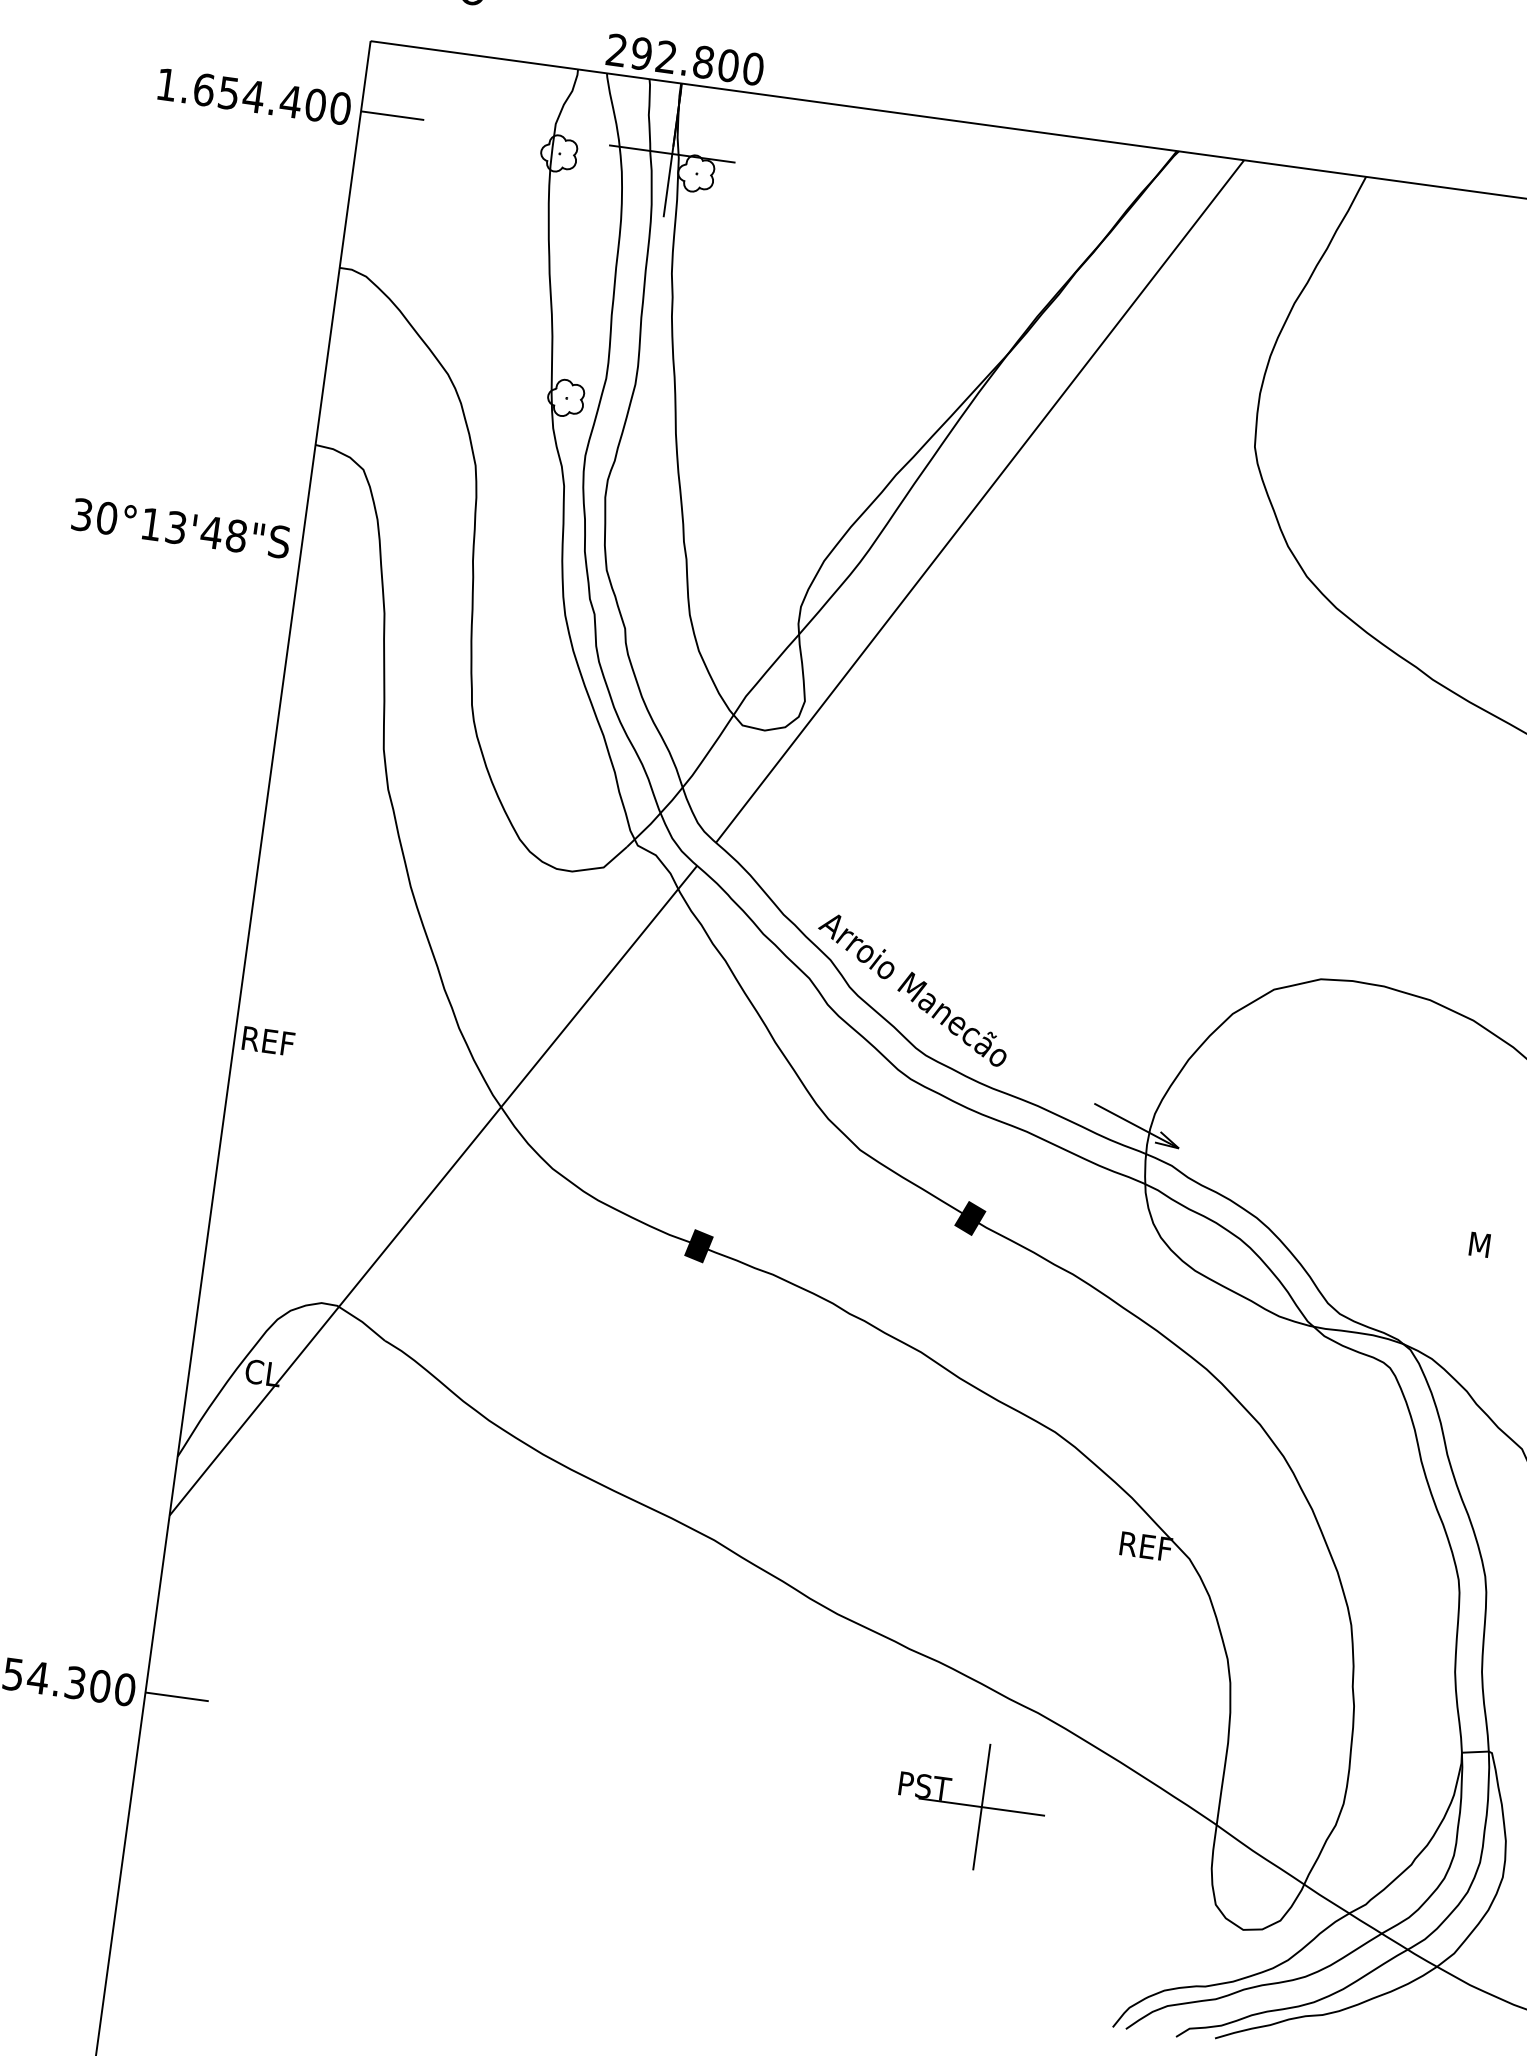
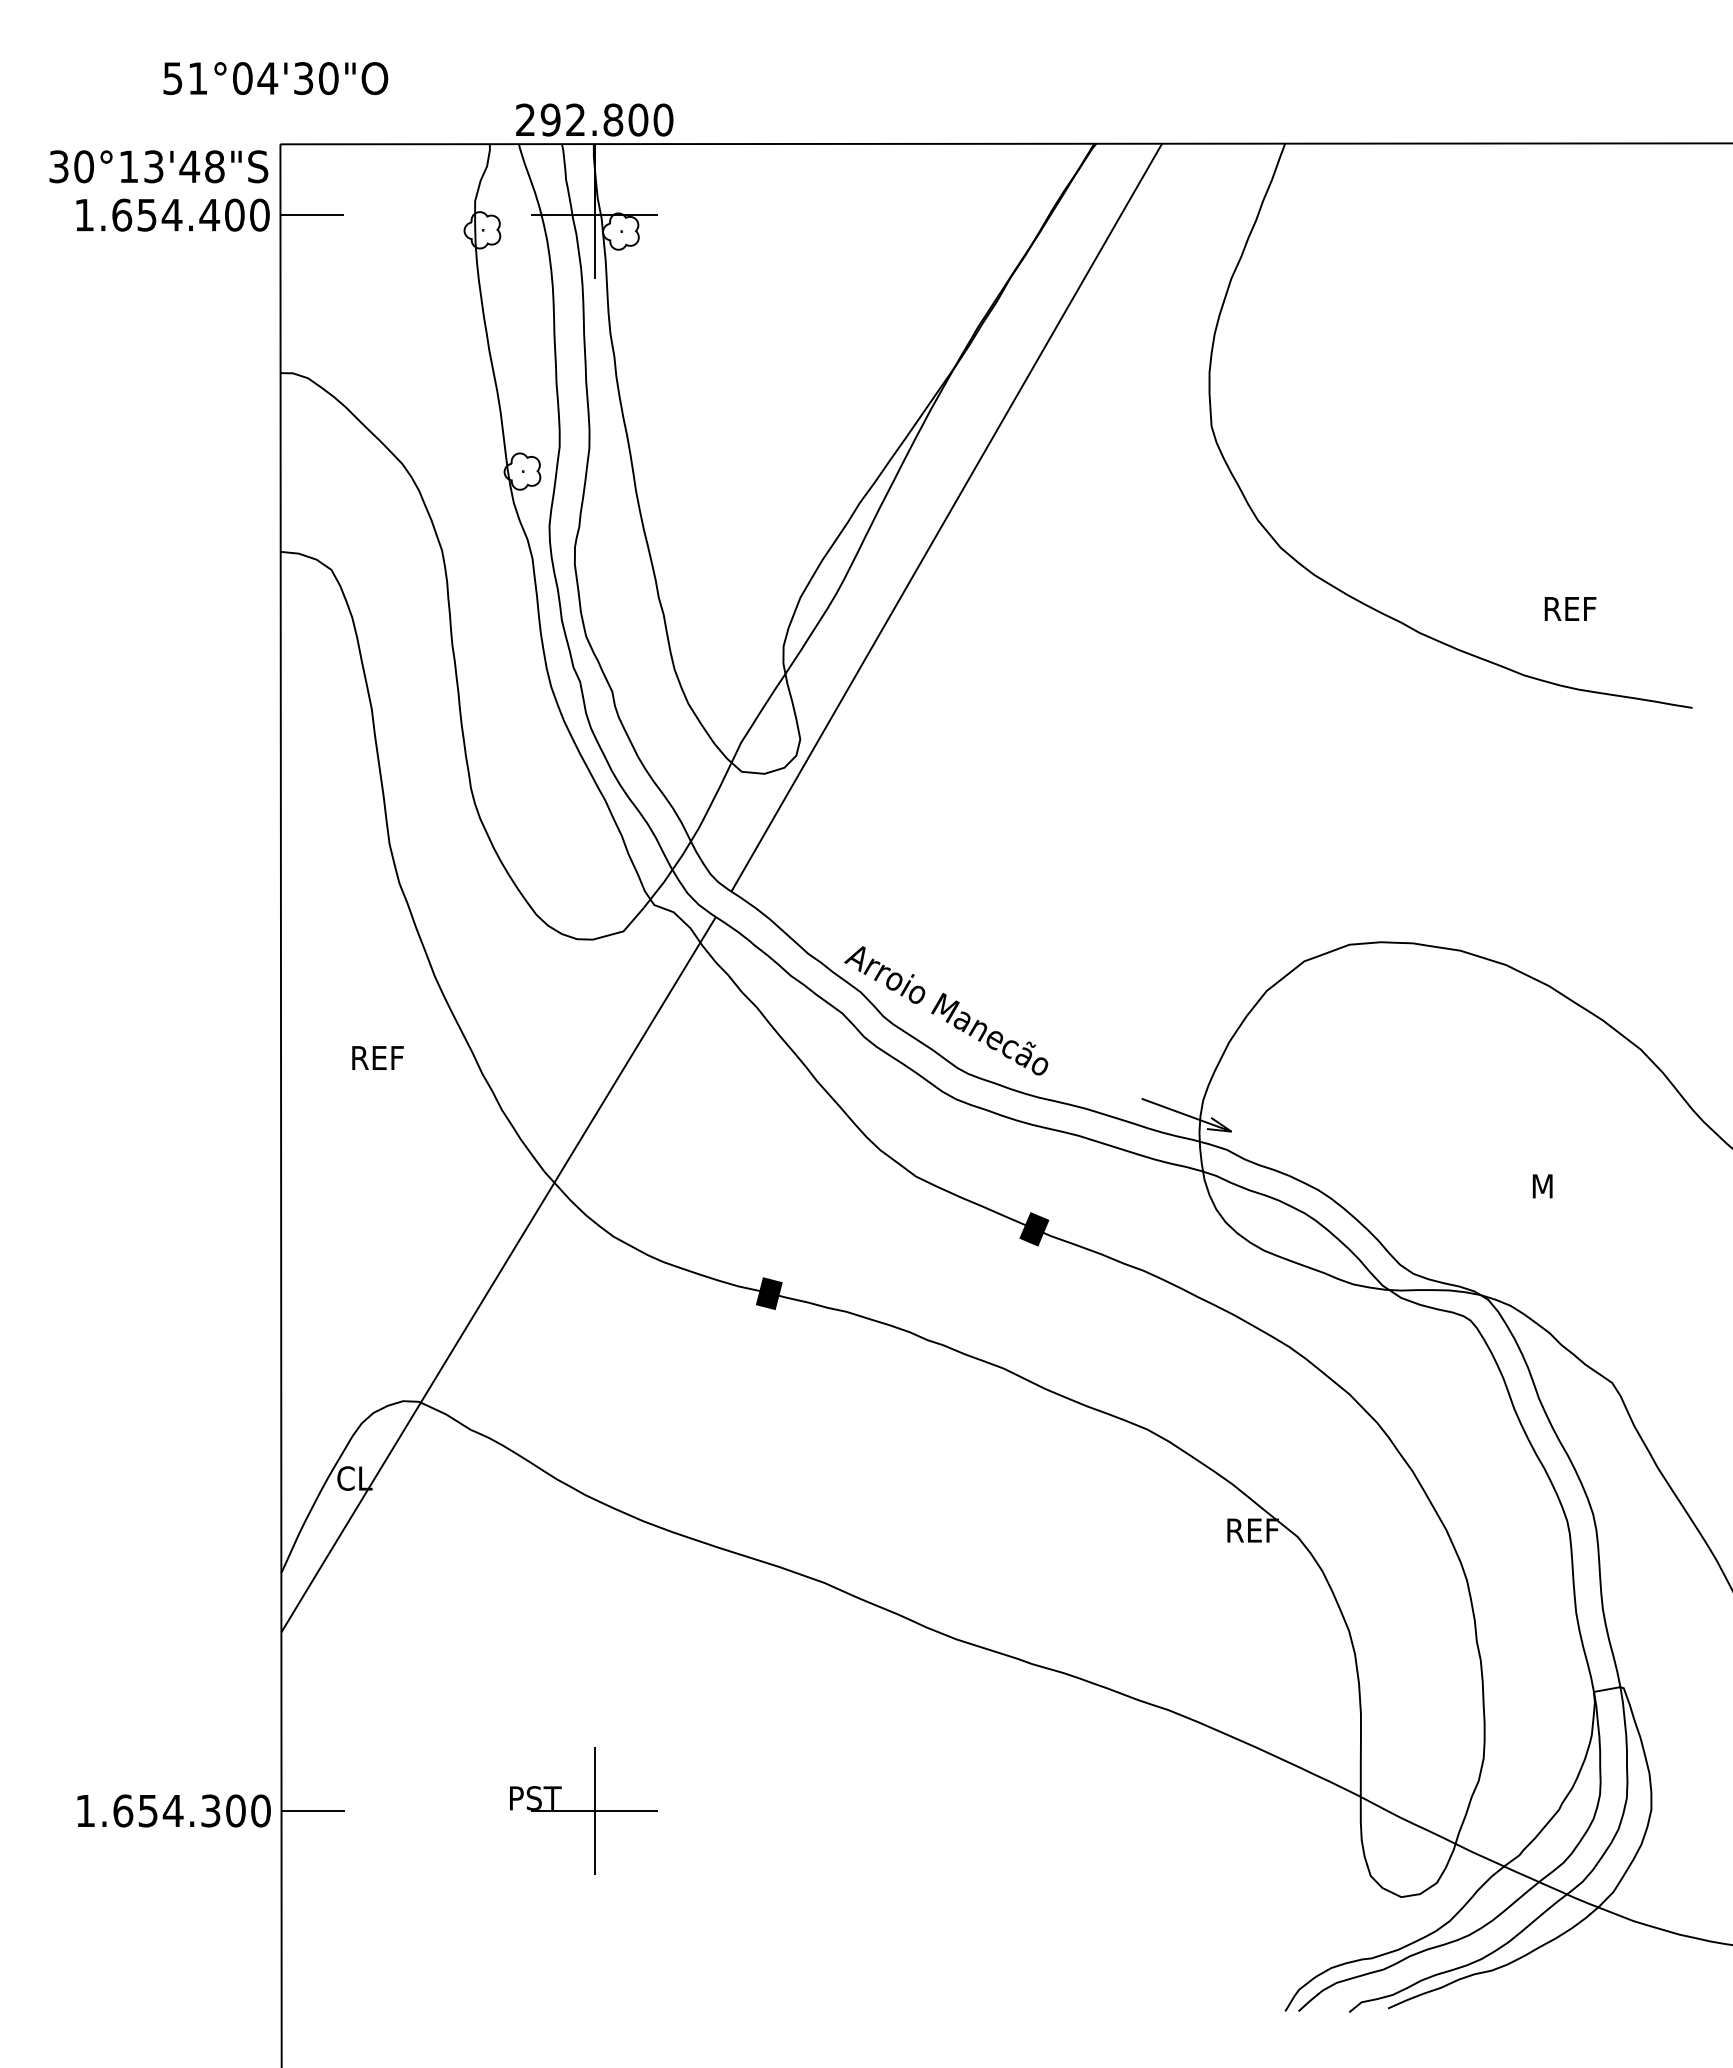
text: (180, 528) -> (158, 166), moved
text: (268, 1040) -> (377, 1057), moved
part: (970, 1805) -> (583, 1810), moved

